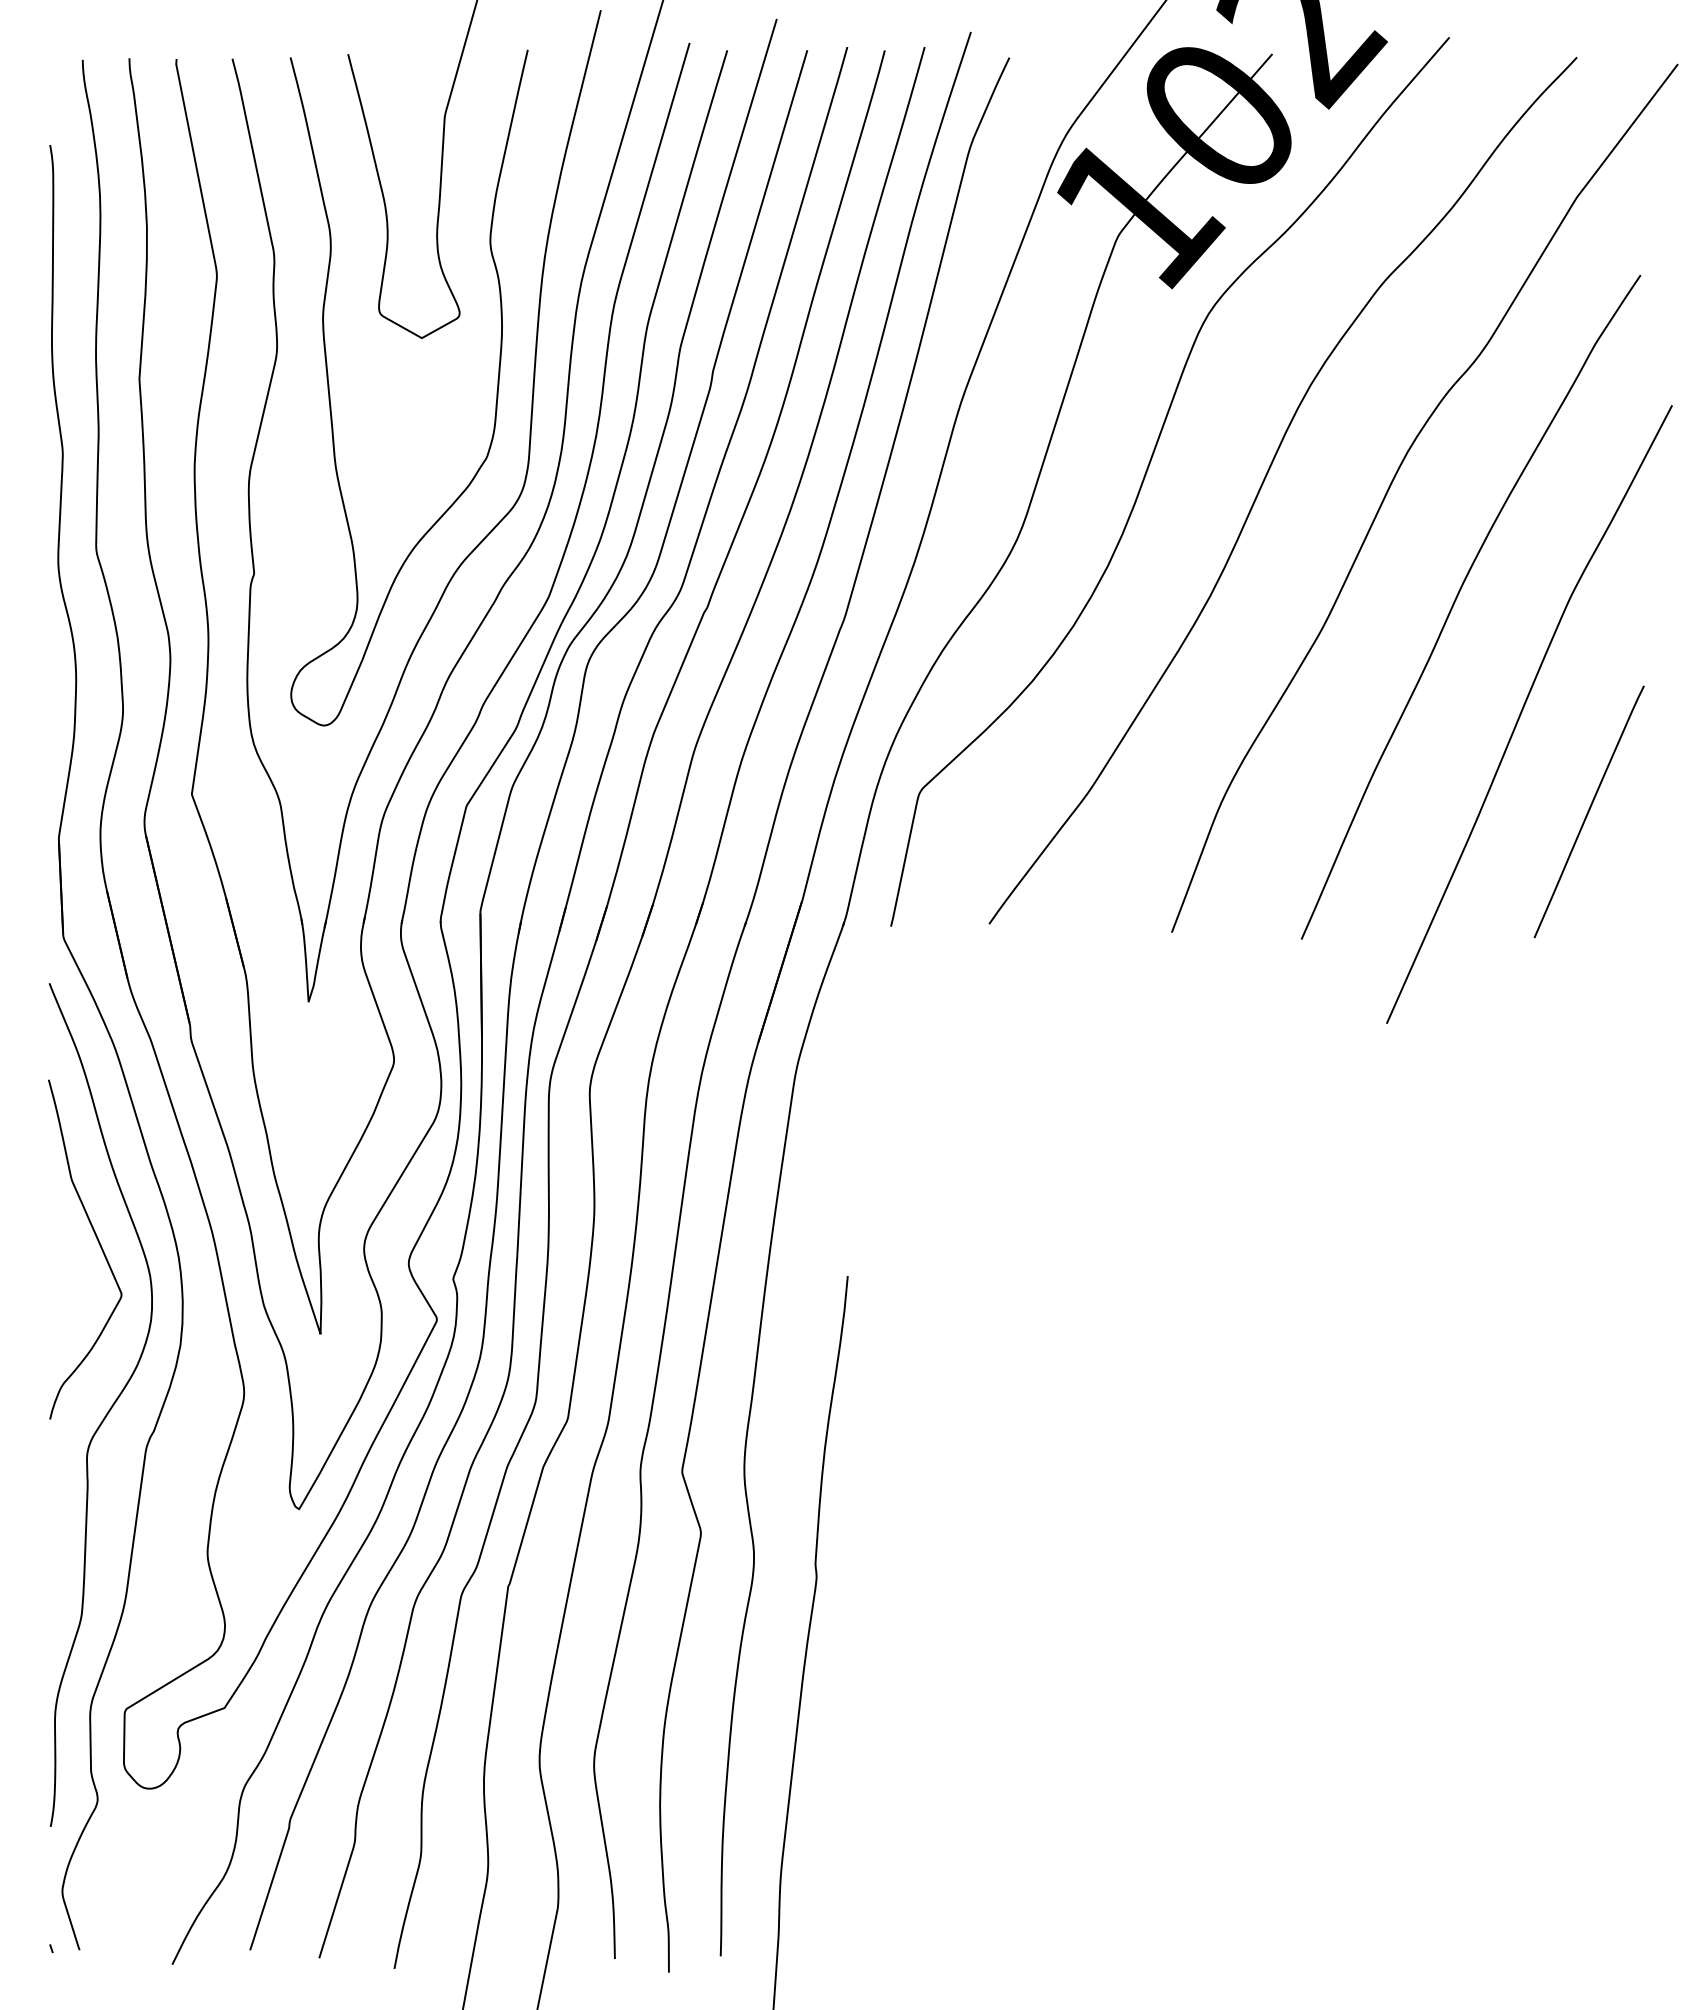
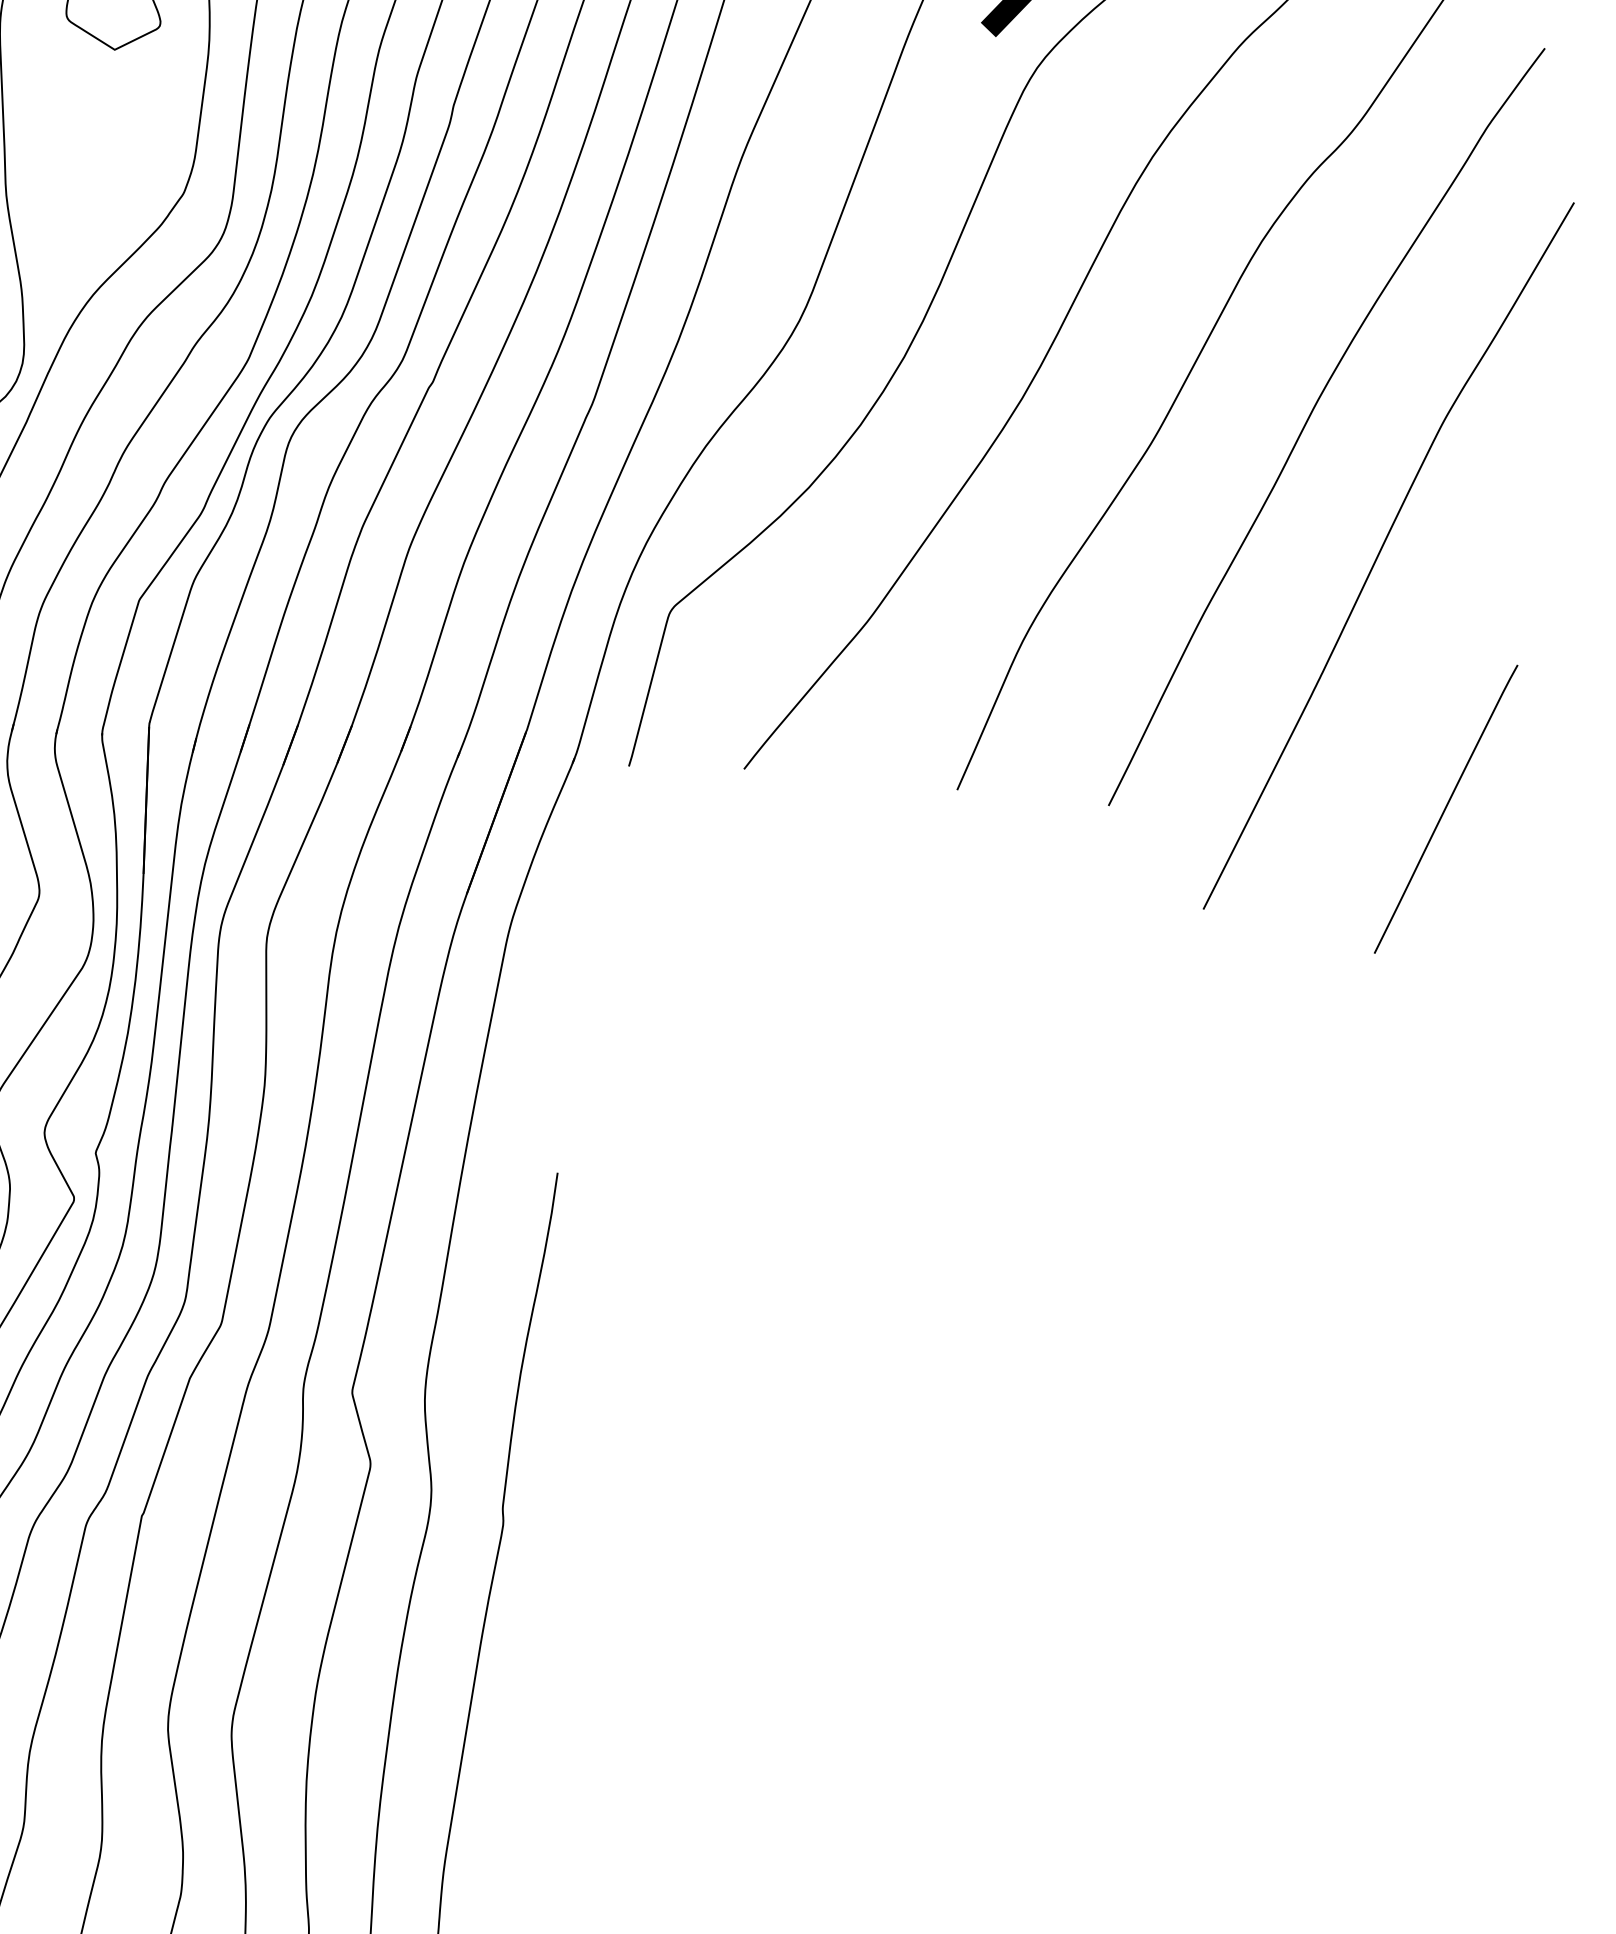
curve: (1588, 811) -> (1445, 808), moved

